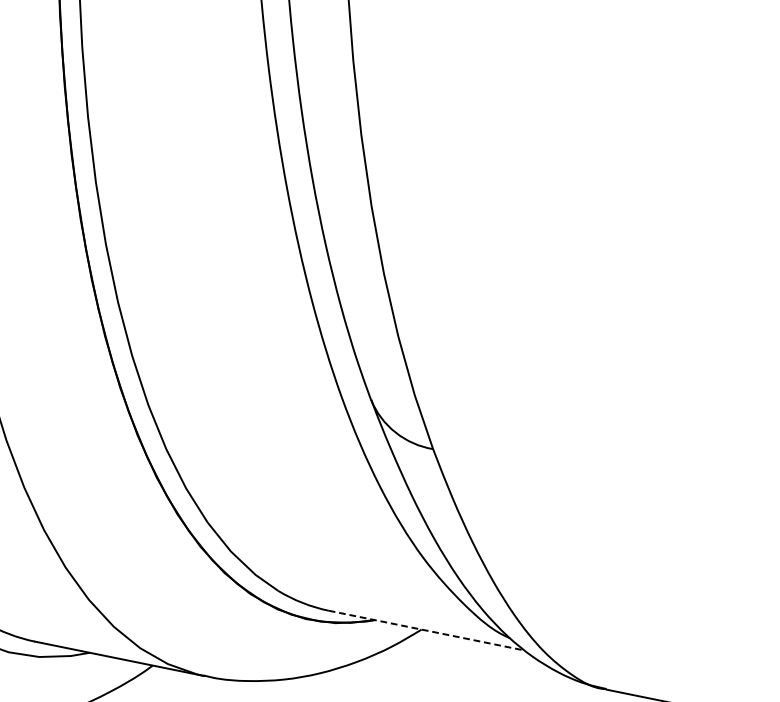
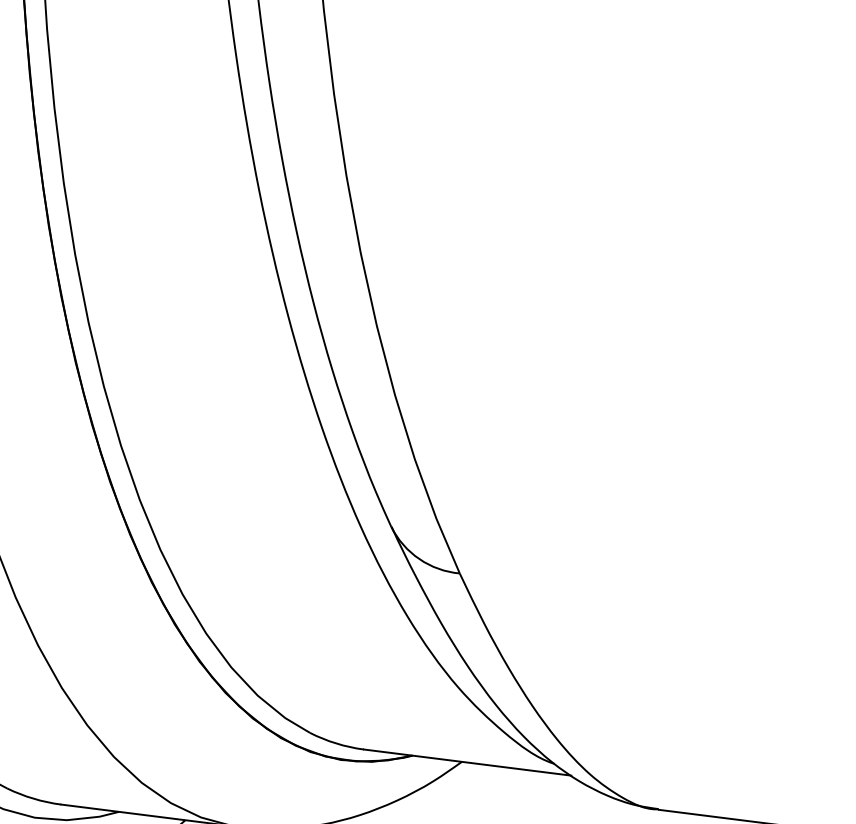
line: (426, 630) -> (467, 762), dashed -> solid

